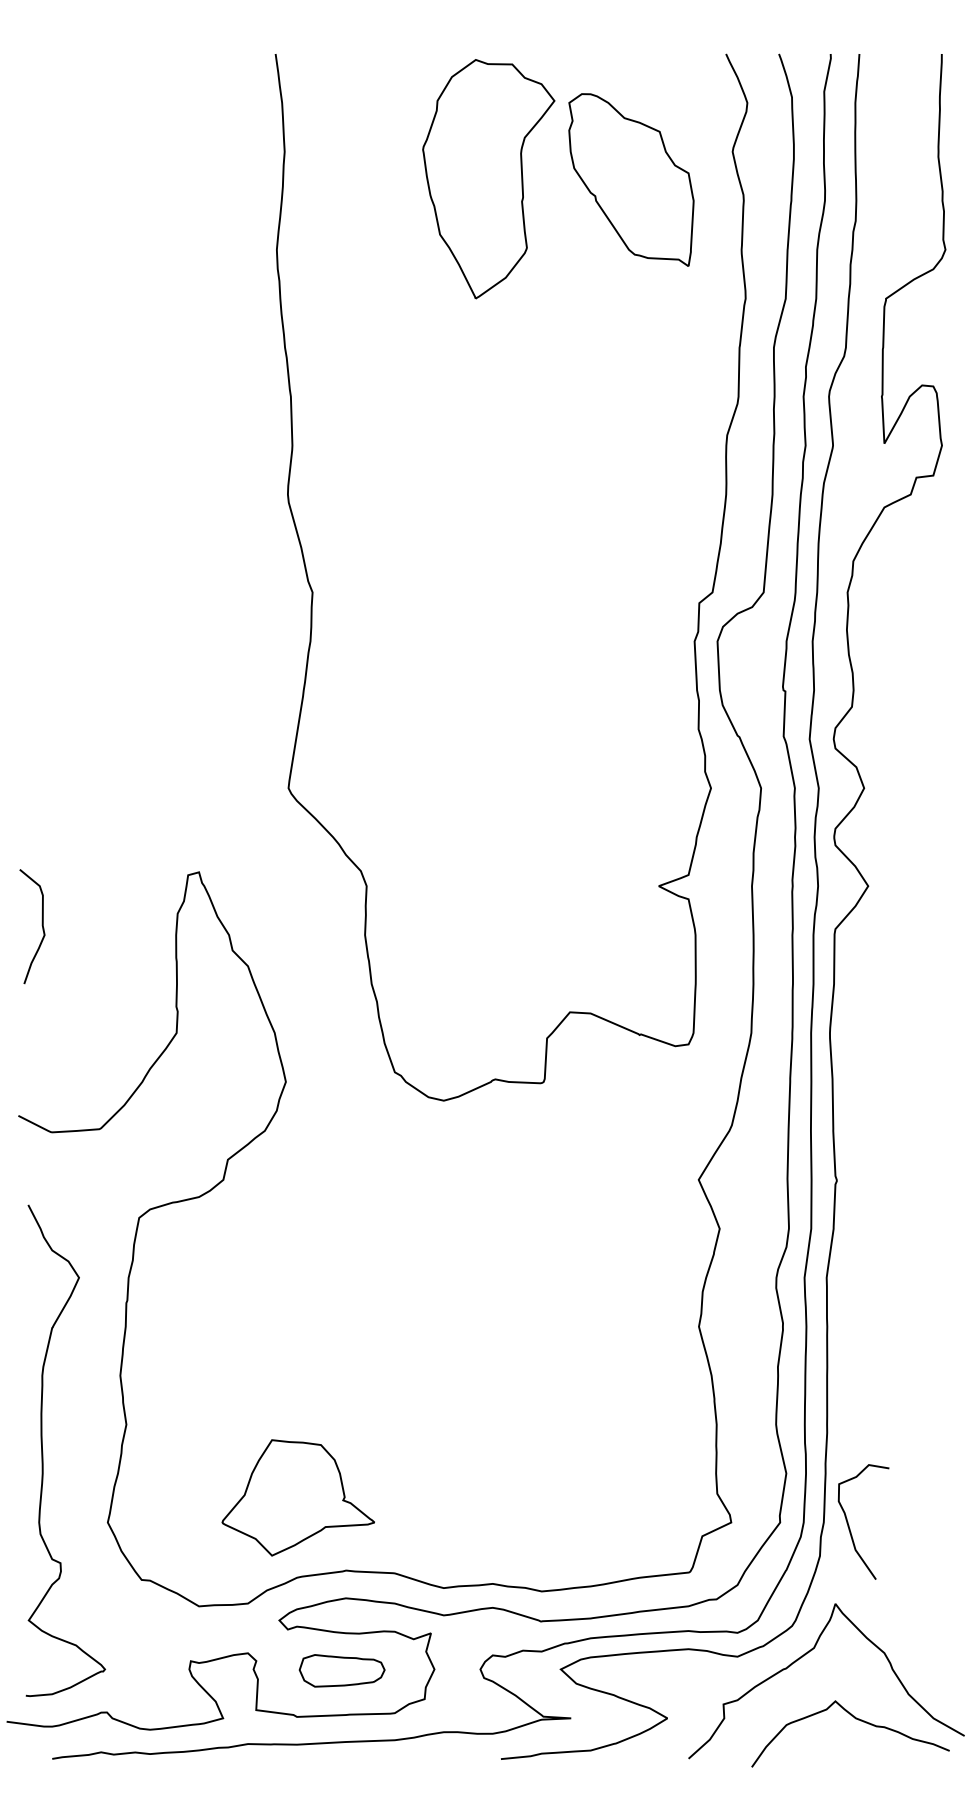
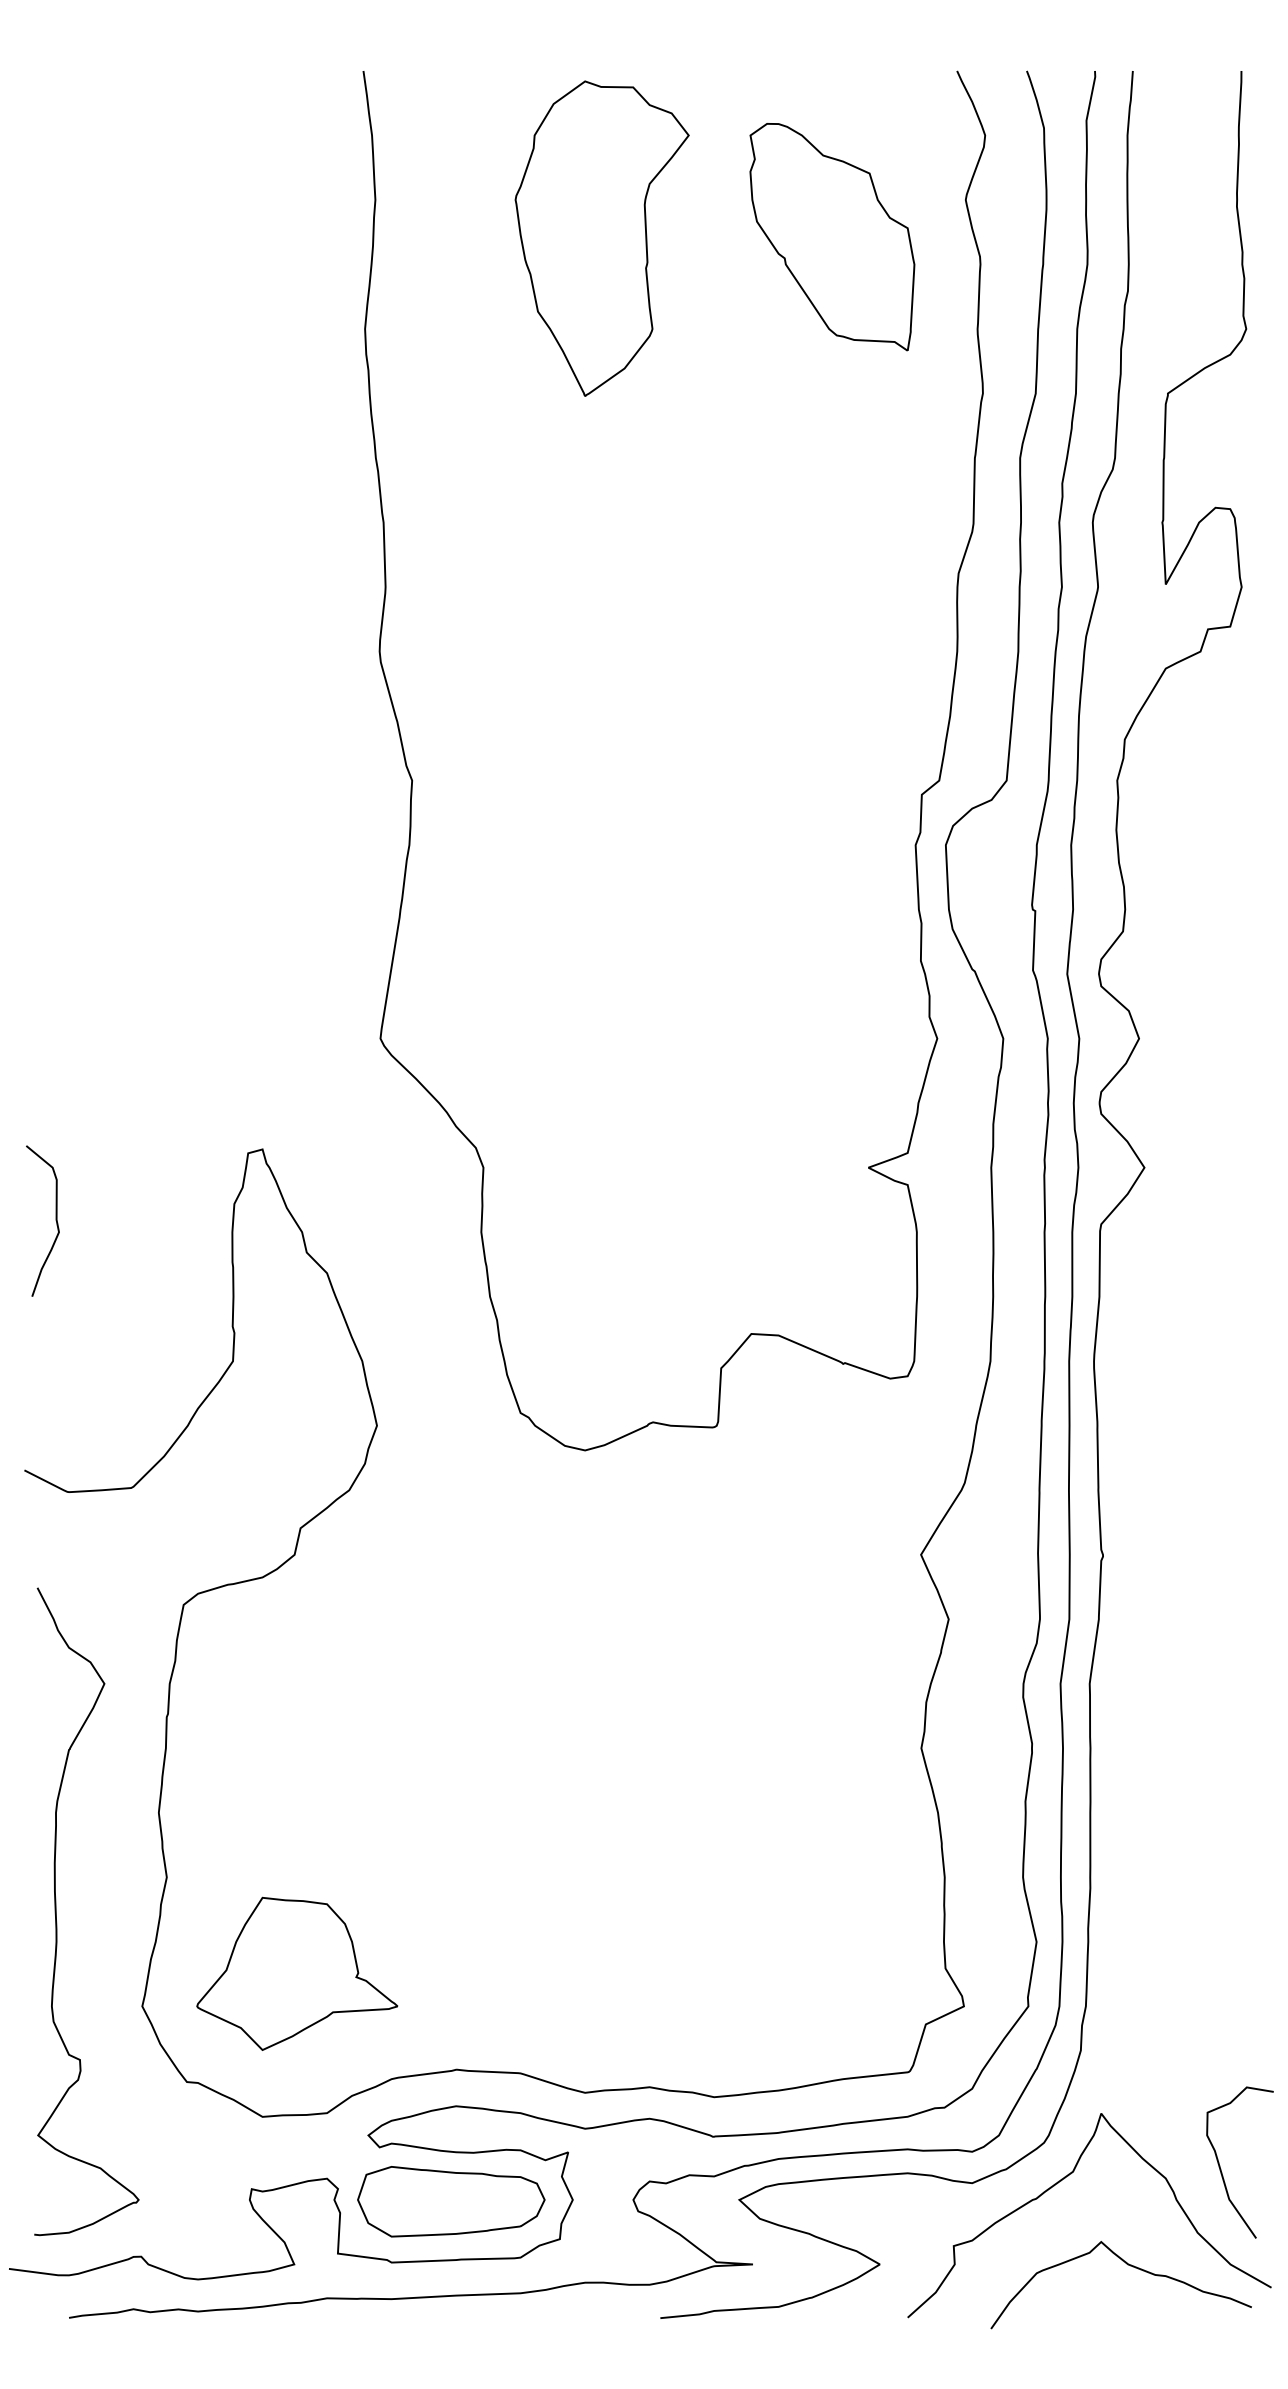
part: (488, 179) -> (601, 239), moved
part: (297, 1497) -> (296, 1973), moved
curve: (849, 1525) -> (1221, 2167), moved
part: (341, 1670) -> (450, 2201), size x1.67

